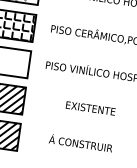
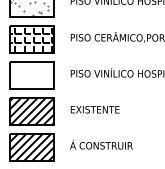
text: (90, 108) -> (94, 109), moved
text: (81, 142) -> (101, 144), moved

